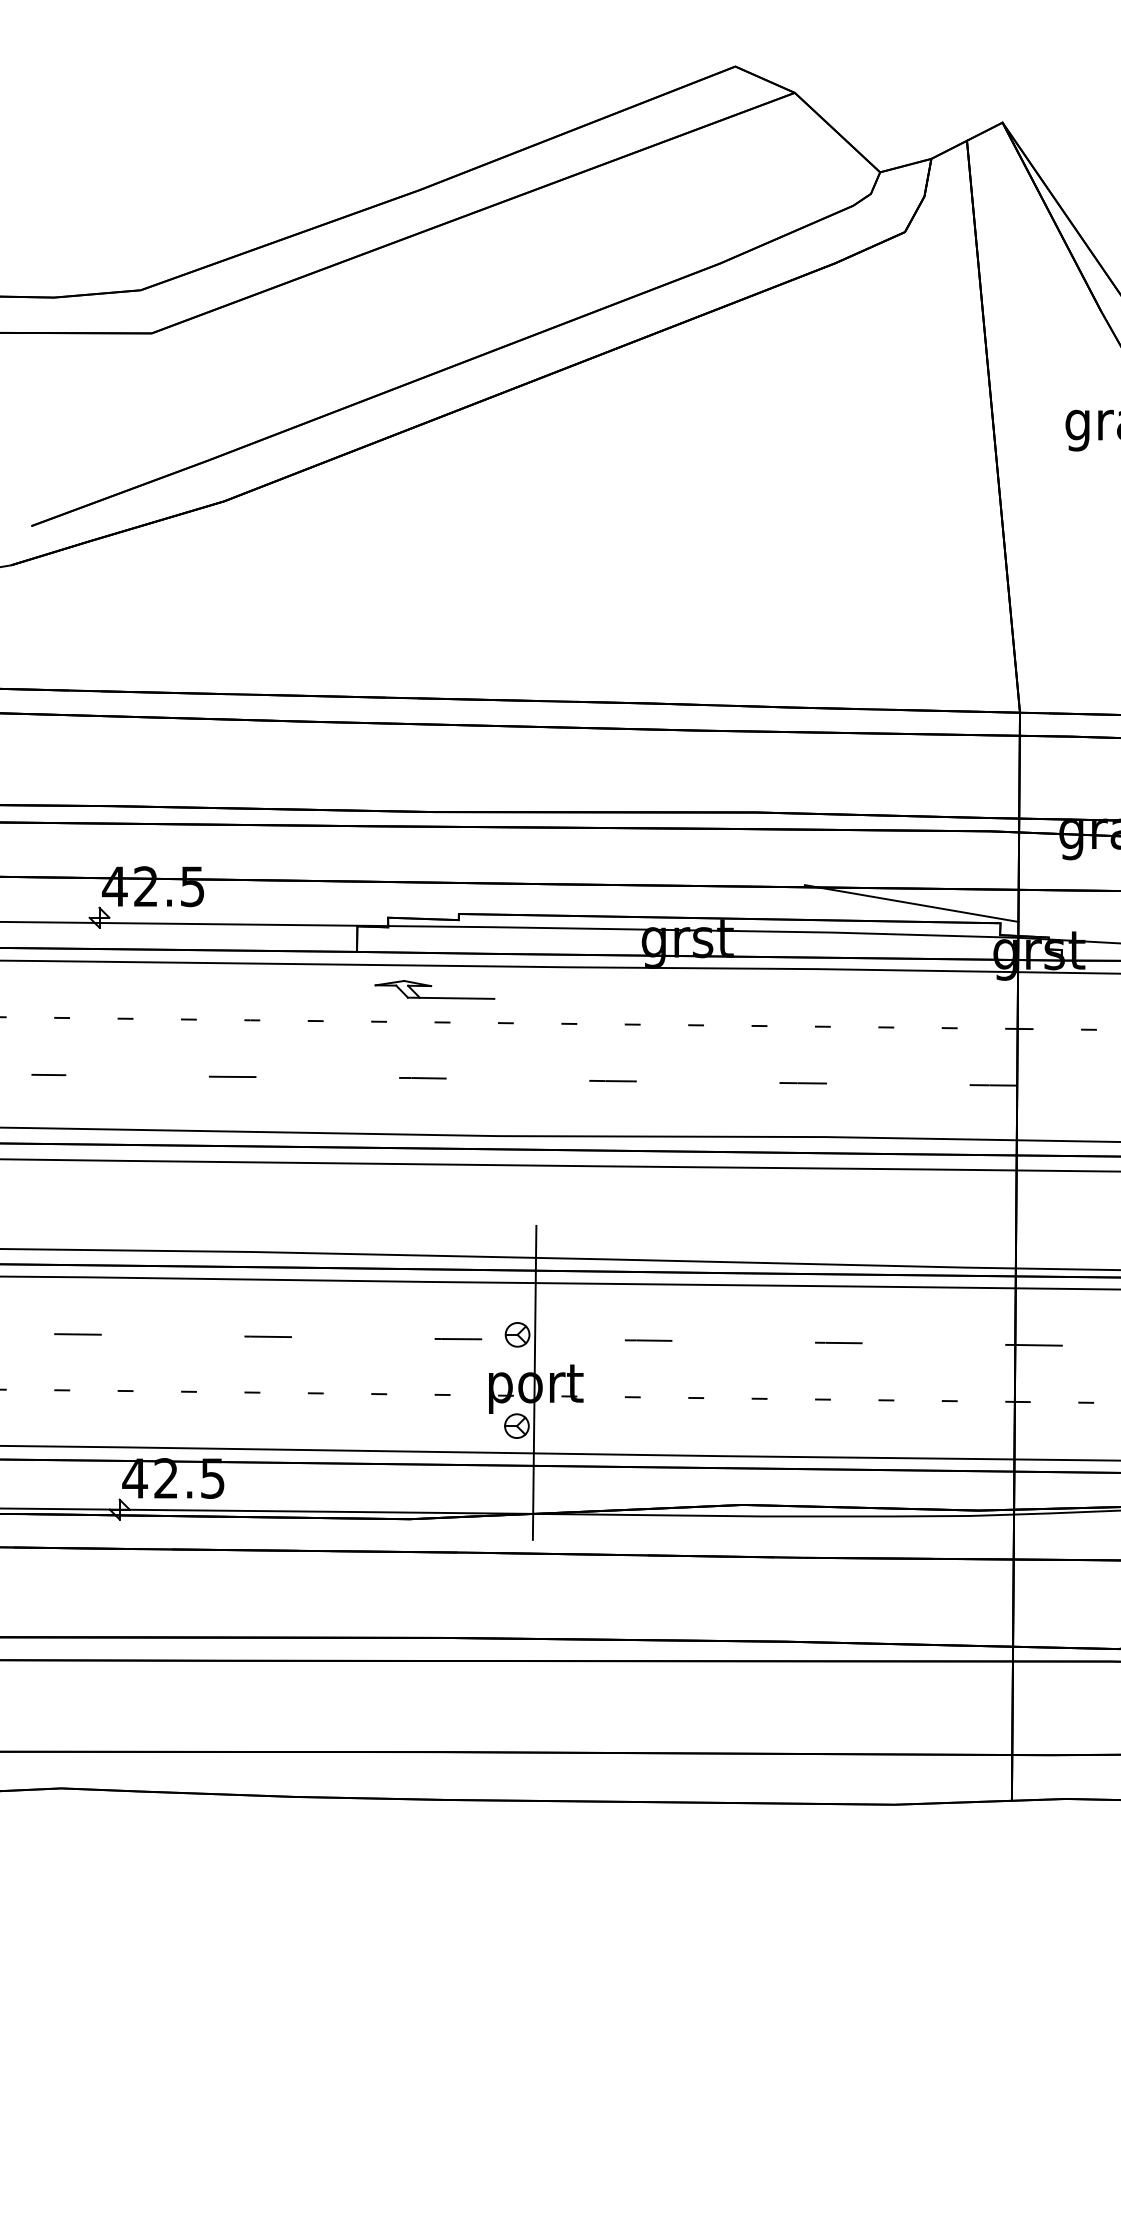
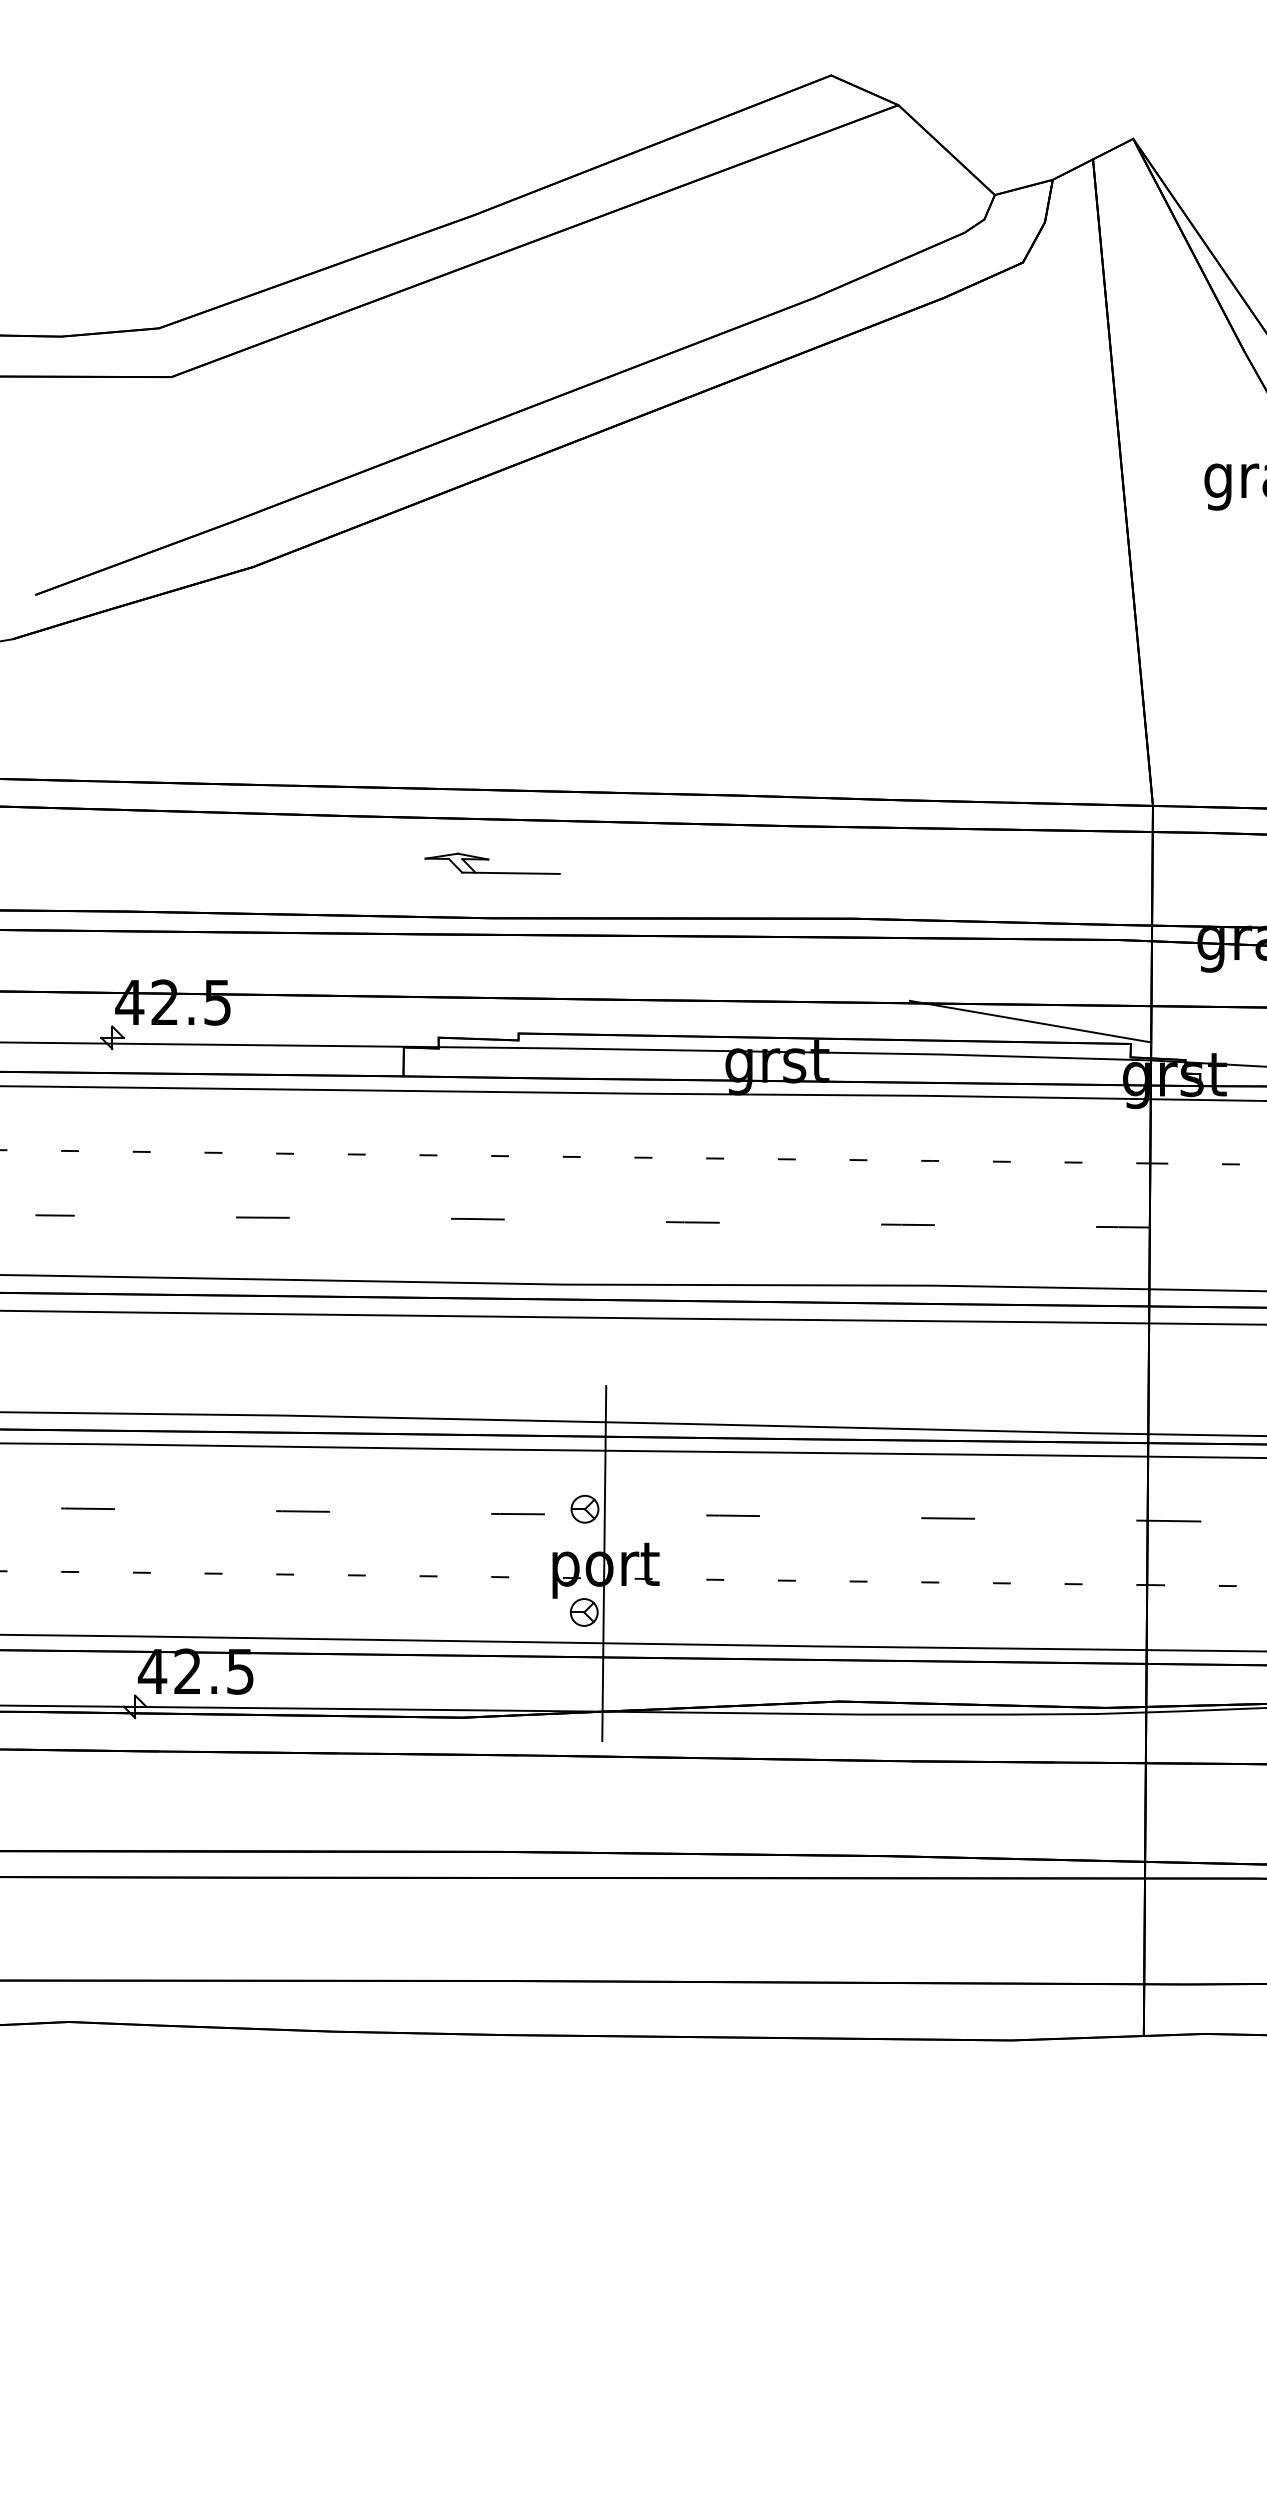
part: (434, 989) -> (492, 863), moved

